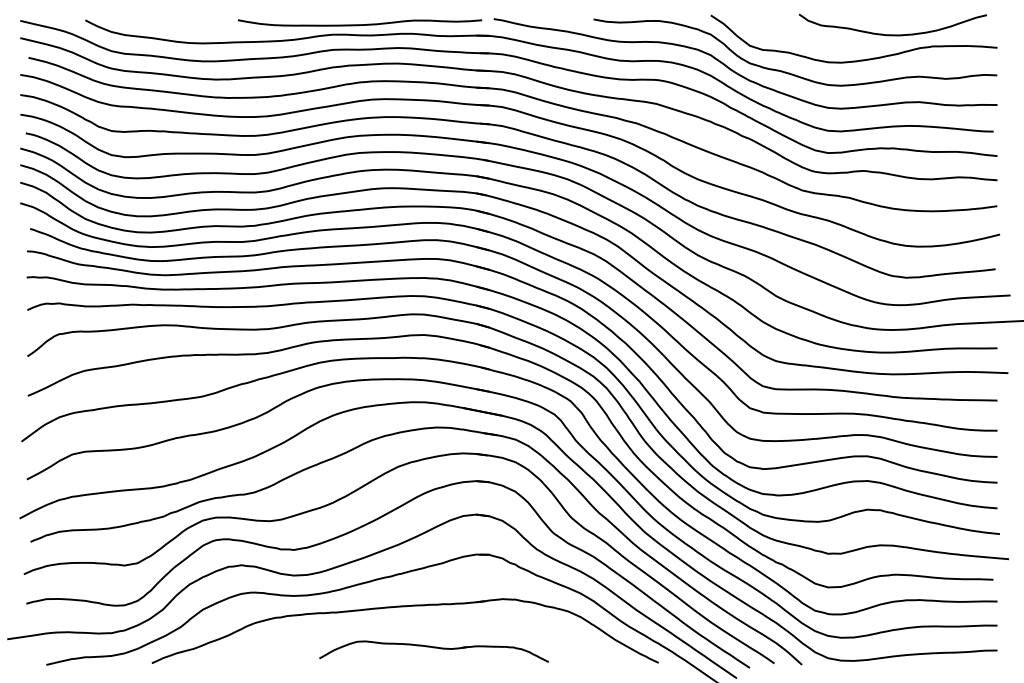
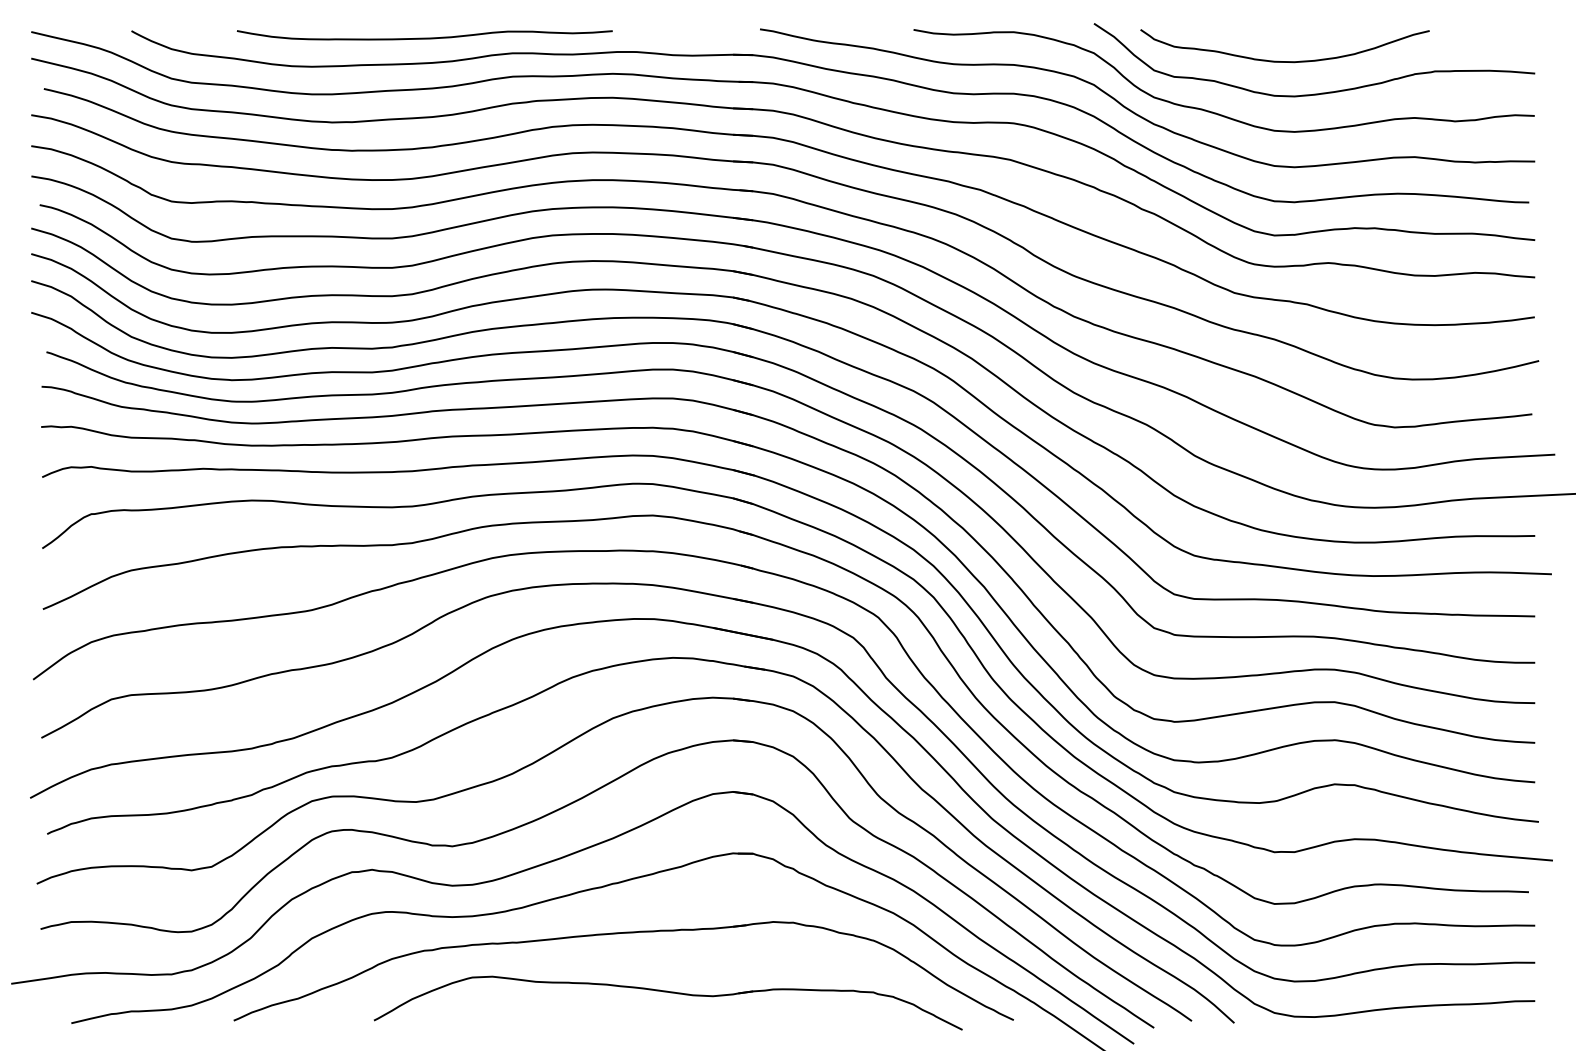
curve: (360, 24) -> (425, 37), moved
curve: (892, 34) -> (1284, 60), moved
part: (433, 651) -> (667, 1002), size x1.67

